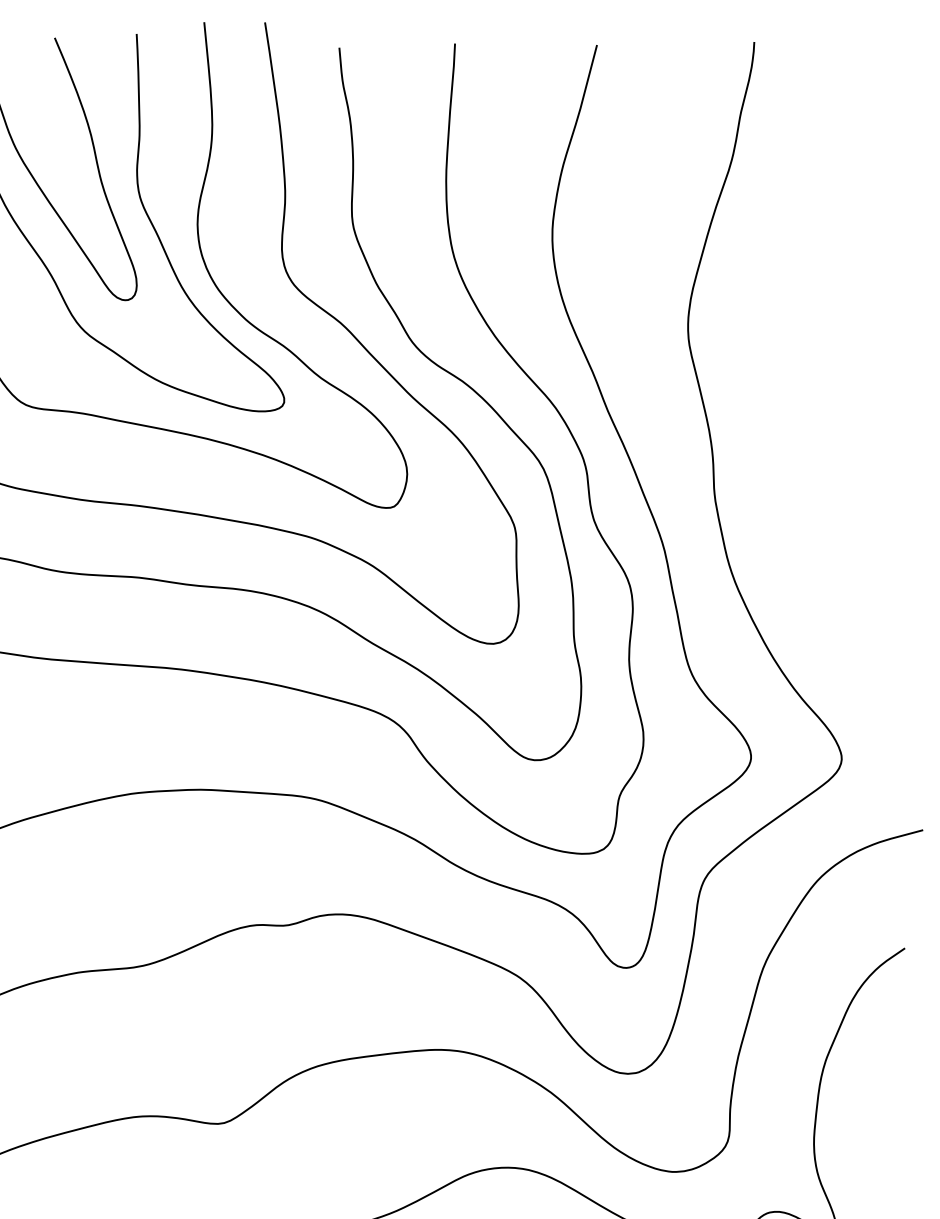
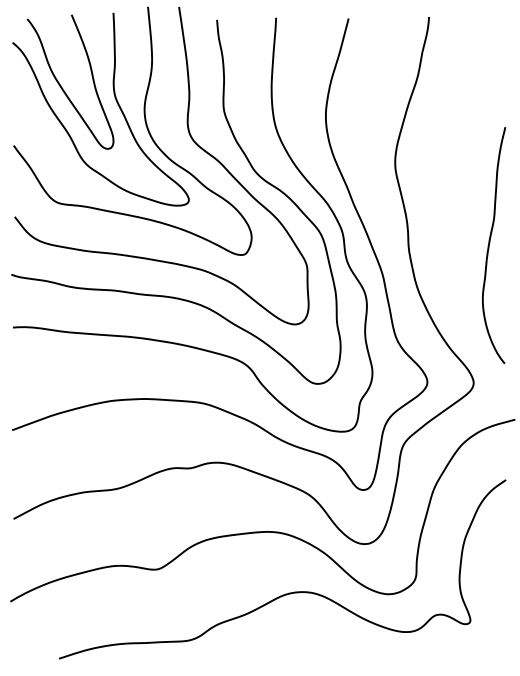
curve: (874, 485) -> (490, 243), added

